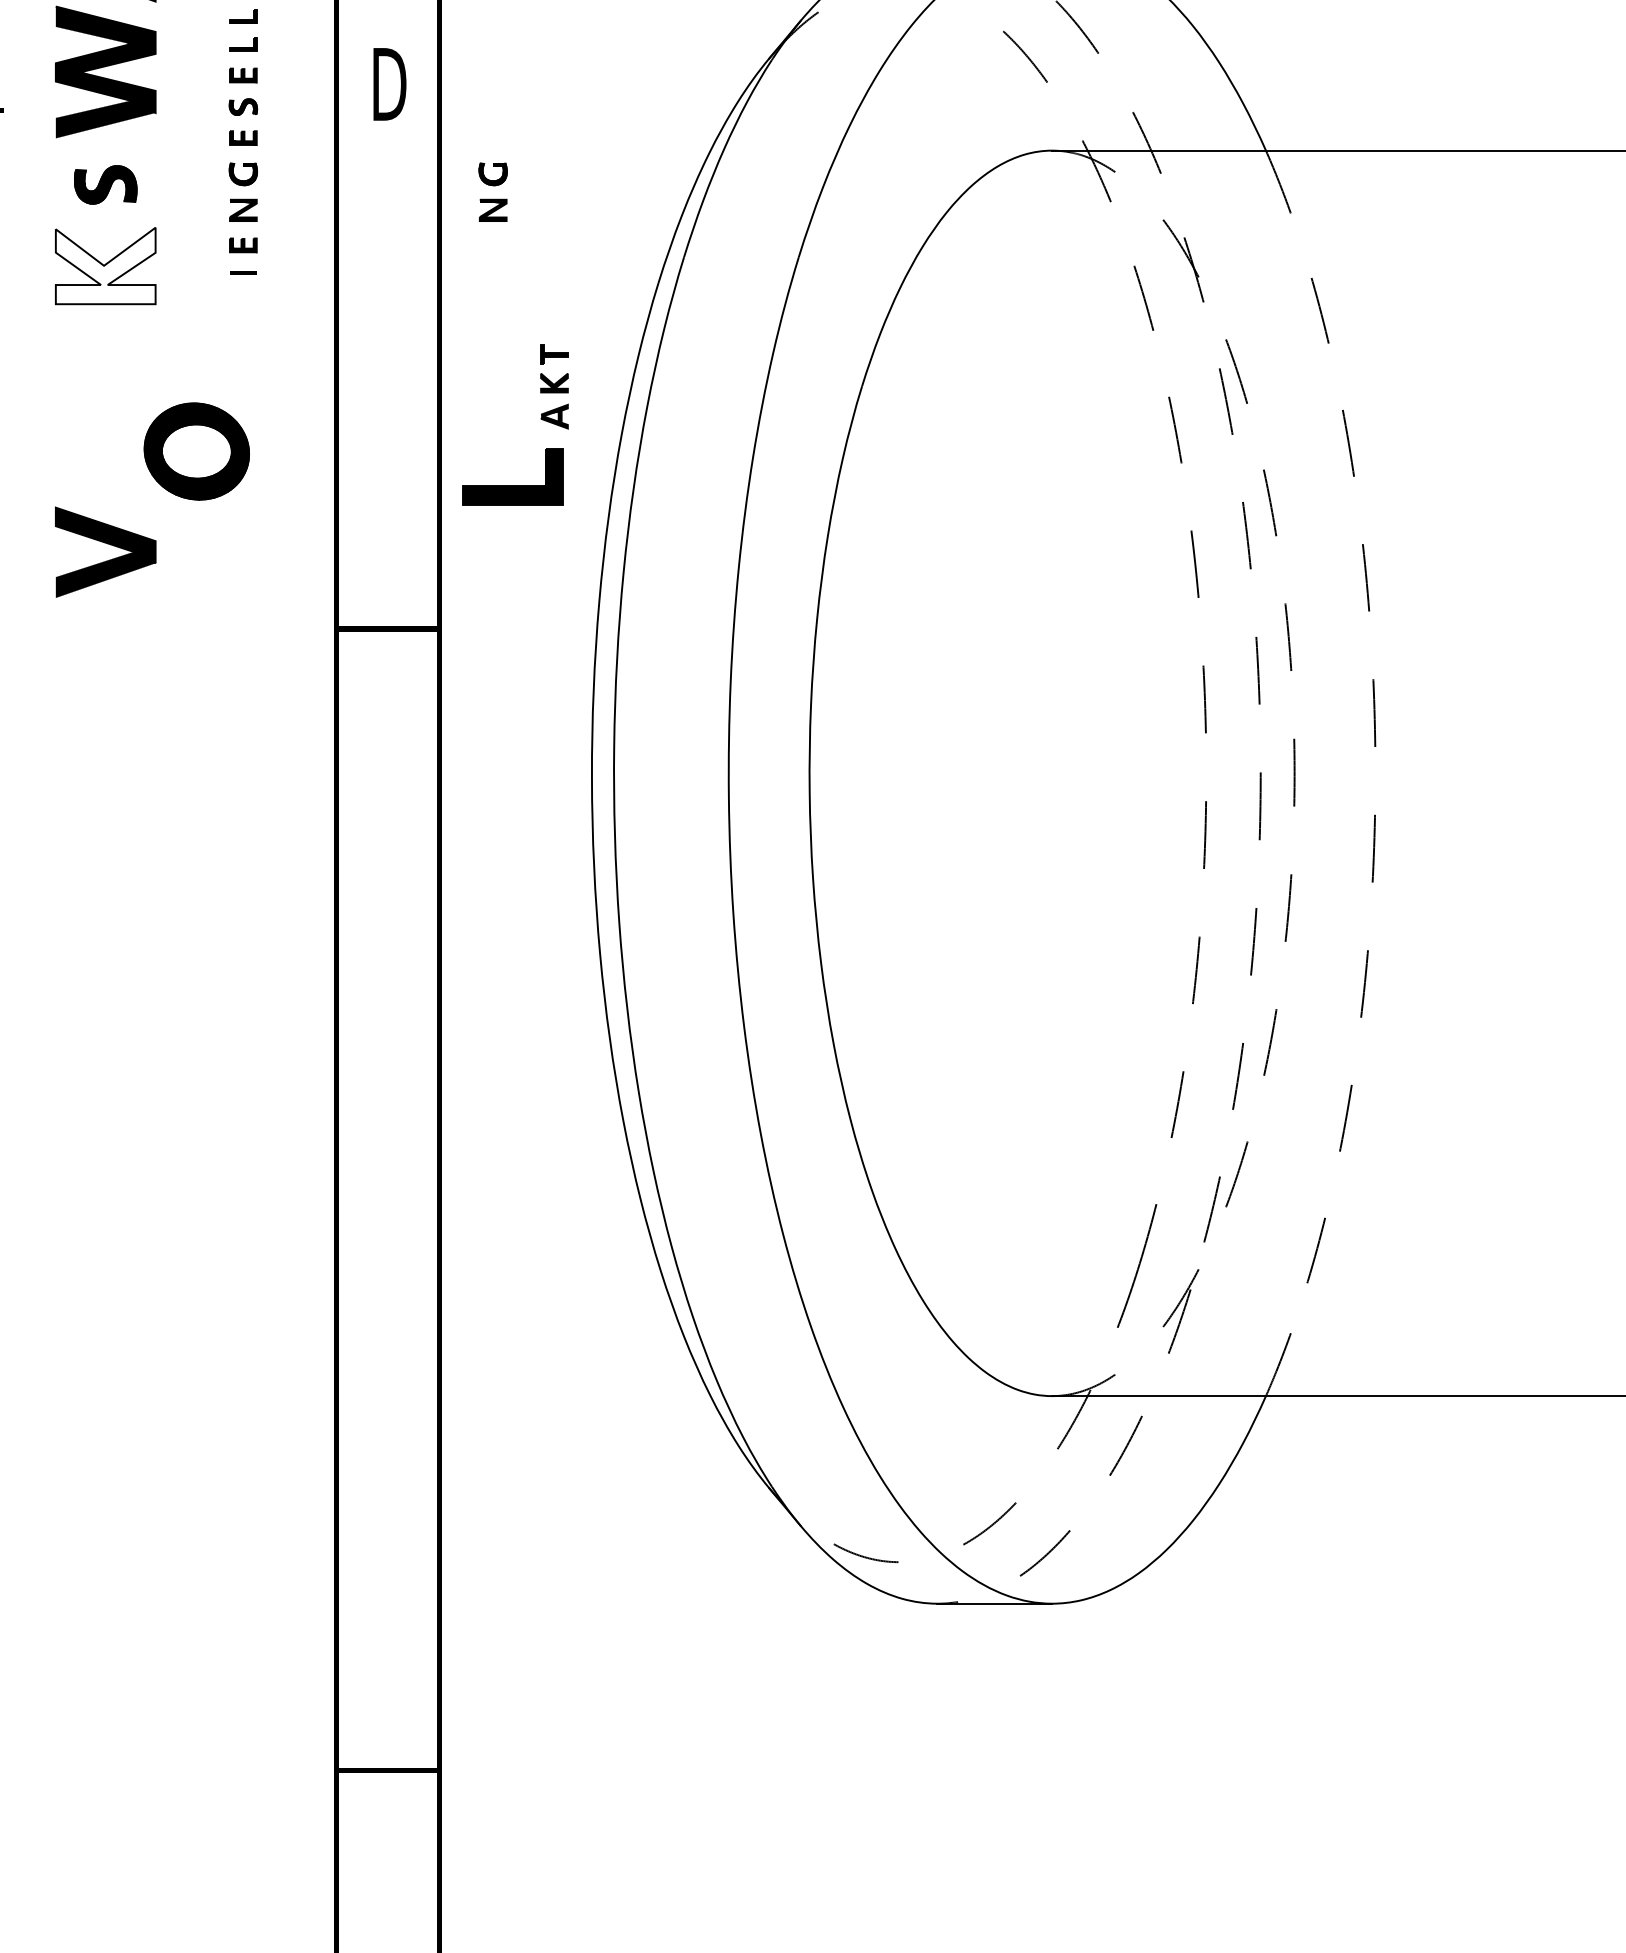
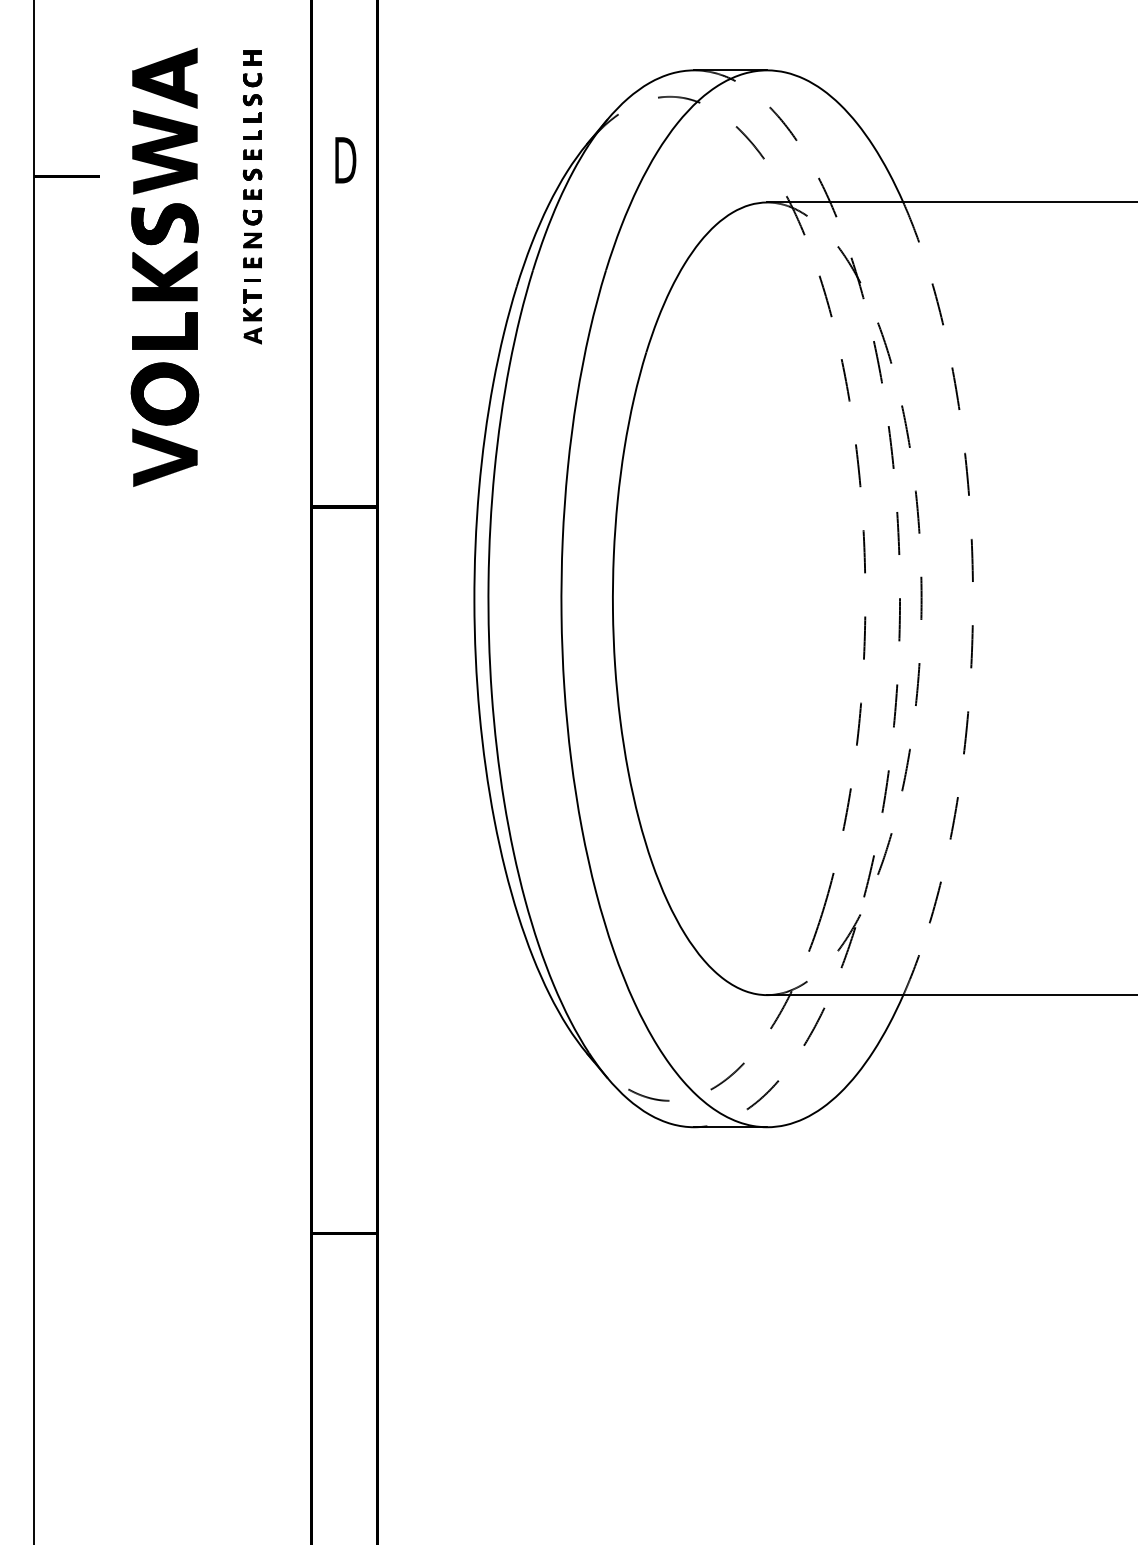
part: (105, 185) -> (164, 224), size x1.67
part: (493, 191) -> (411, 228), removed
fill: (105, 265) -> (164, 275), added
part: (554, 386) -> (252, 316), moved
part: (196, 450) -> (164, 393), moved
part: (511, 475) -> (164, 330), moved

